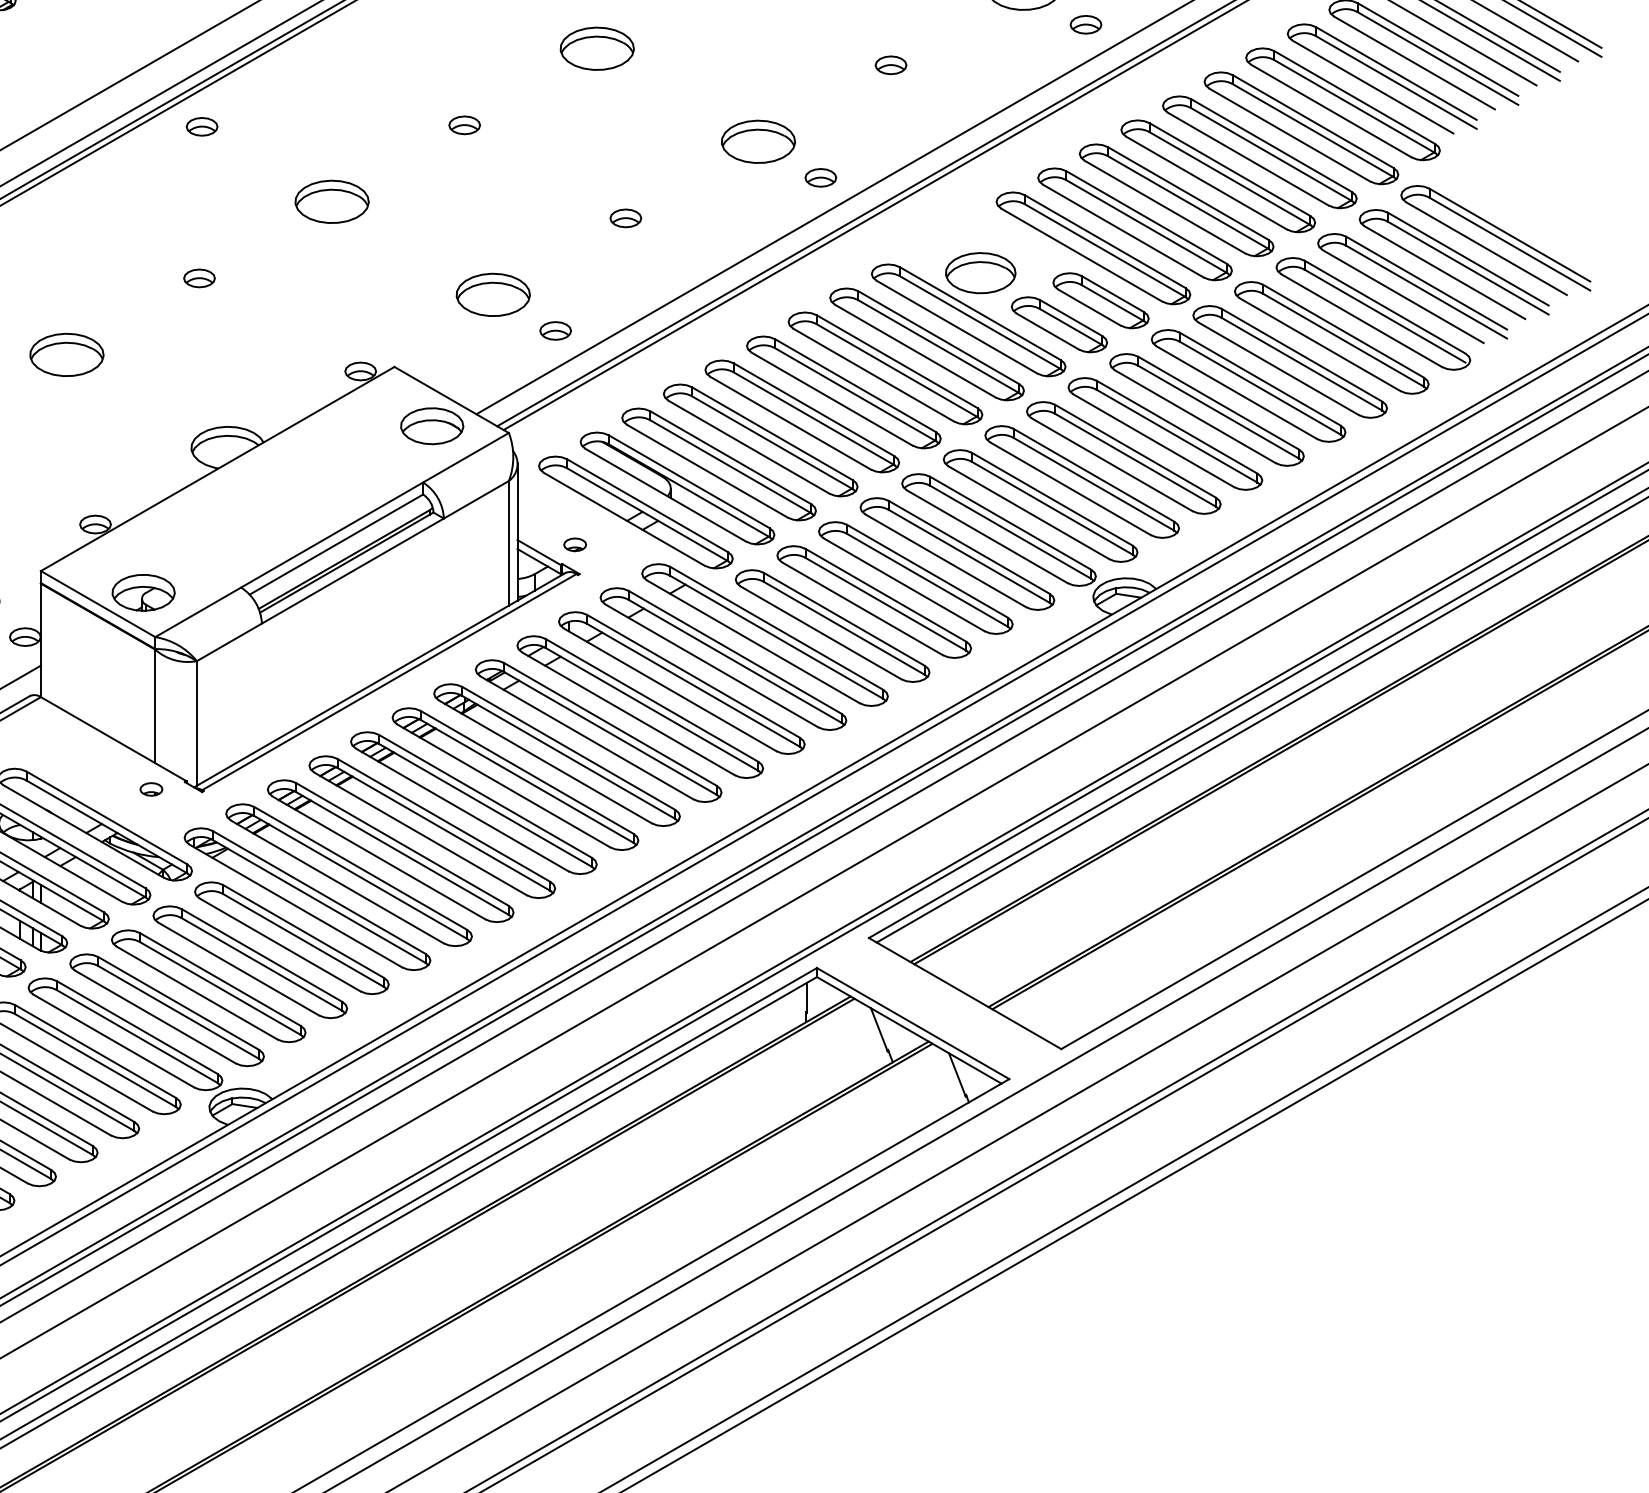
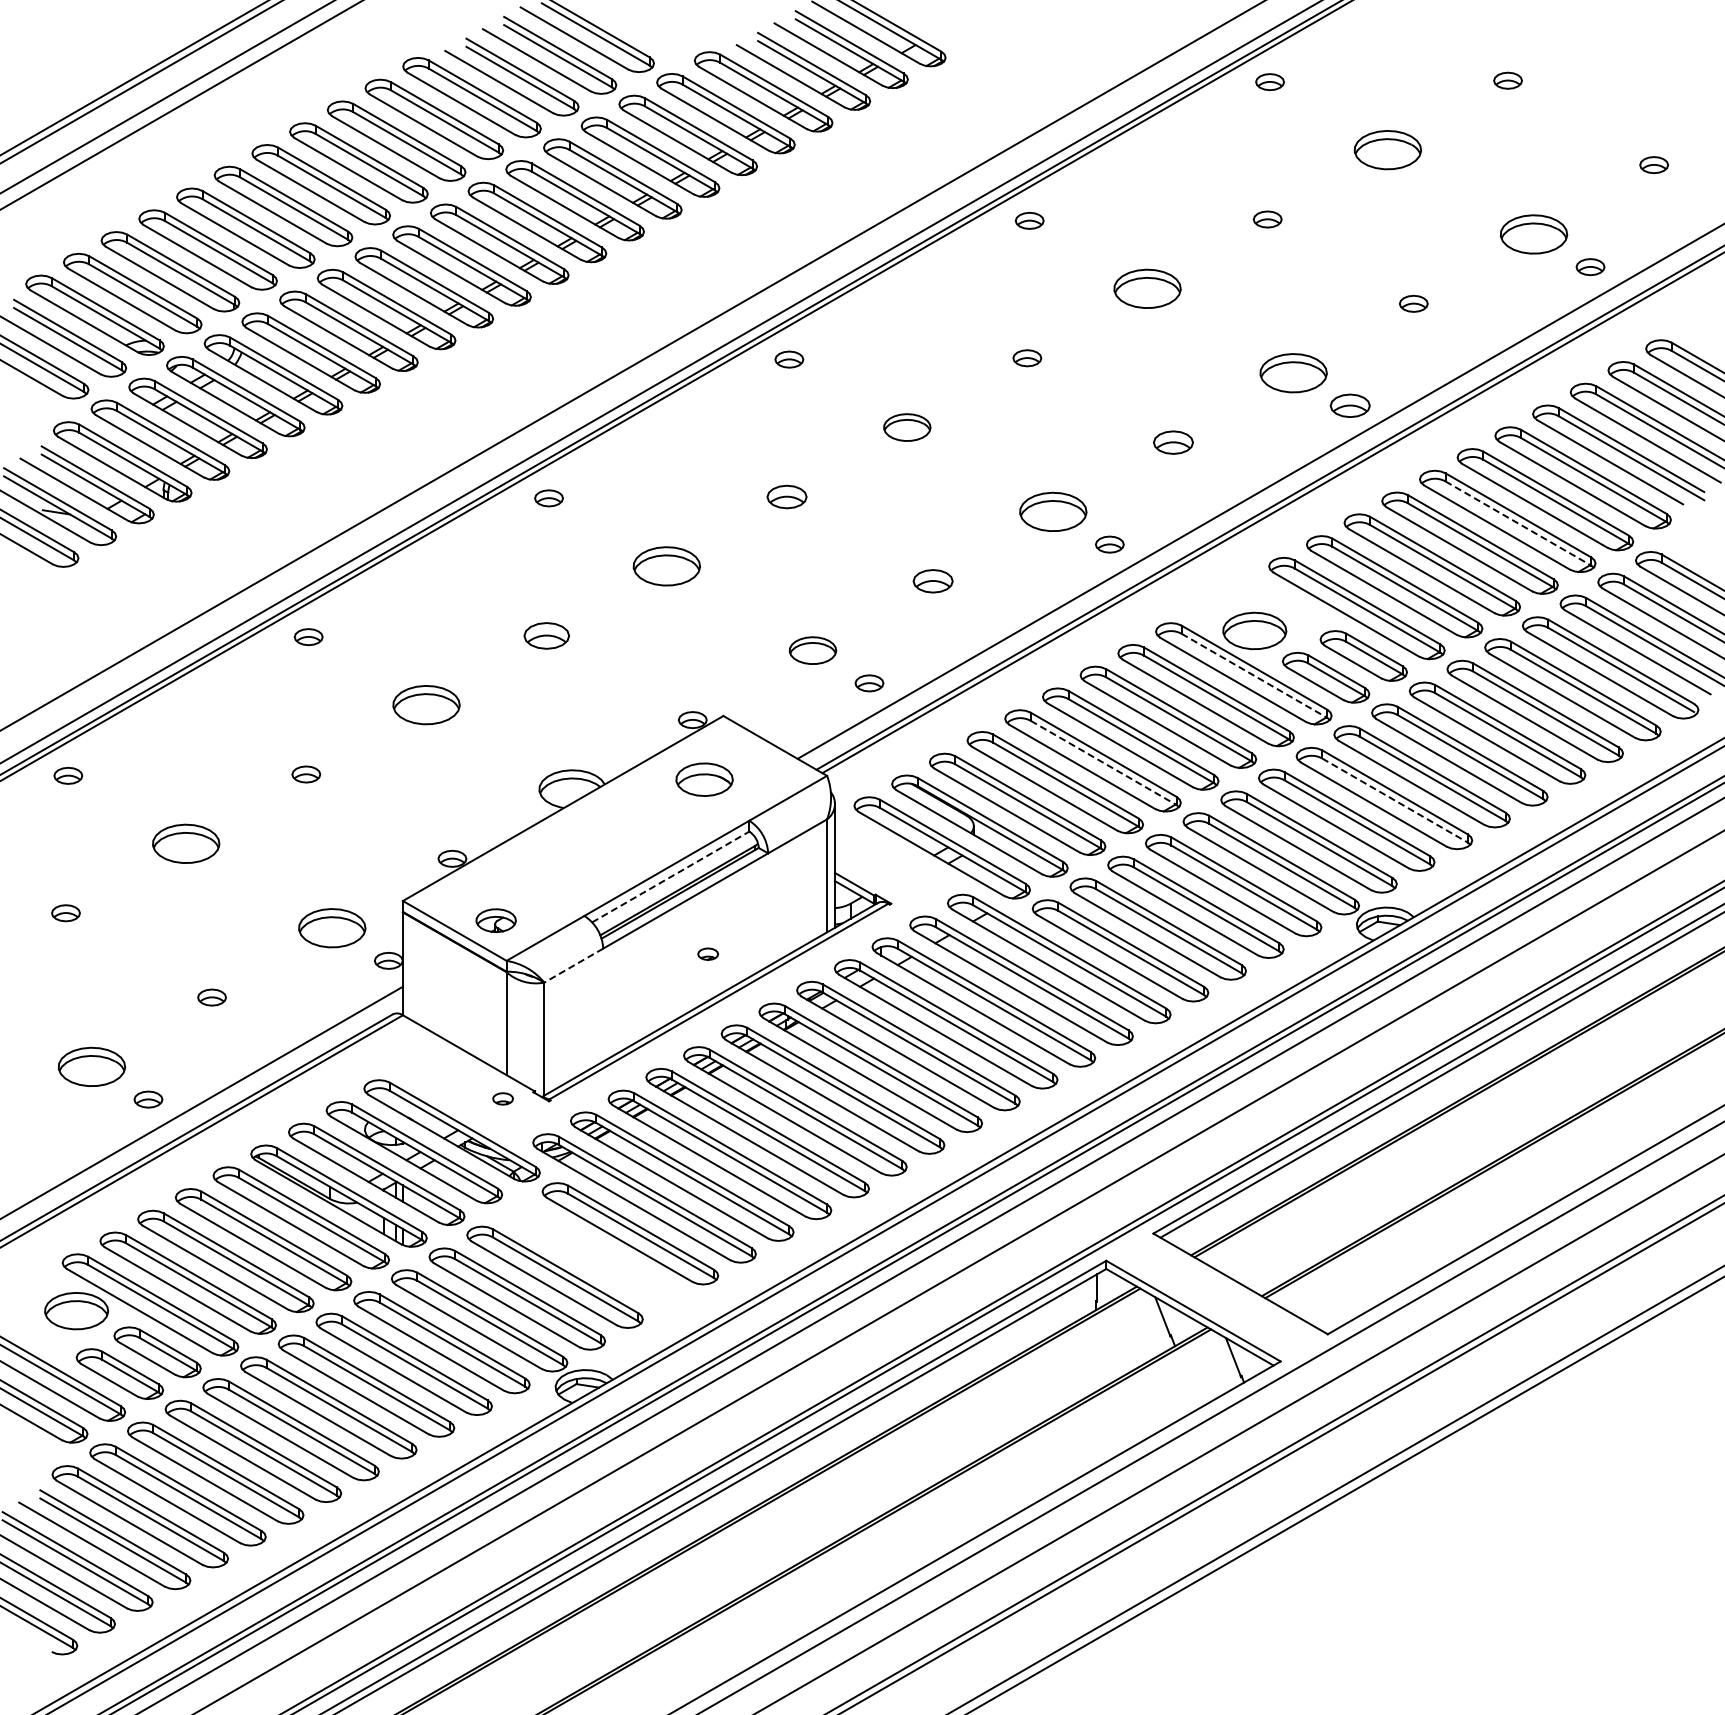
part: (1085, 24) -> (1349, 405), size x1.4
part: (597, 48) -> (907, 427), size x0.7
part: (891, 65) -> (1173, 442), size x1.4
part: (464, 124) -> (786, 496), size x1.4
line: (1271, 154) -> (1518, 523), solid -> dashed
part: (625, 218) -> (932, 581), size x1.4
part: (199, 278) -> (546, 635), size x1.6
part: (492, 294) -> (812, 650), size x0.7
line: (980, 323) -> (1254, 676), solid -> dashed
line: (814, 419) -> (1104, 763), solid -> dashed
part: (432, 425) -> (704, 779), moved
line: (1136, 460) -> (1395, 800), solid -> dashed
part: (574, 544) -> (707, 953), moved
line: (336, 545) -> (670, 877), solid -> dashed
part: (144, 592) -> (496, 920), size x0.7
line: (229, 642) -> (573, 965), solid -> dashed
part: (250, 962) -> (592, 1255), removed

